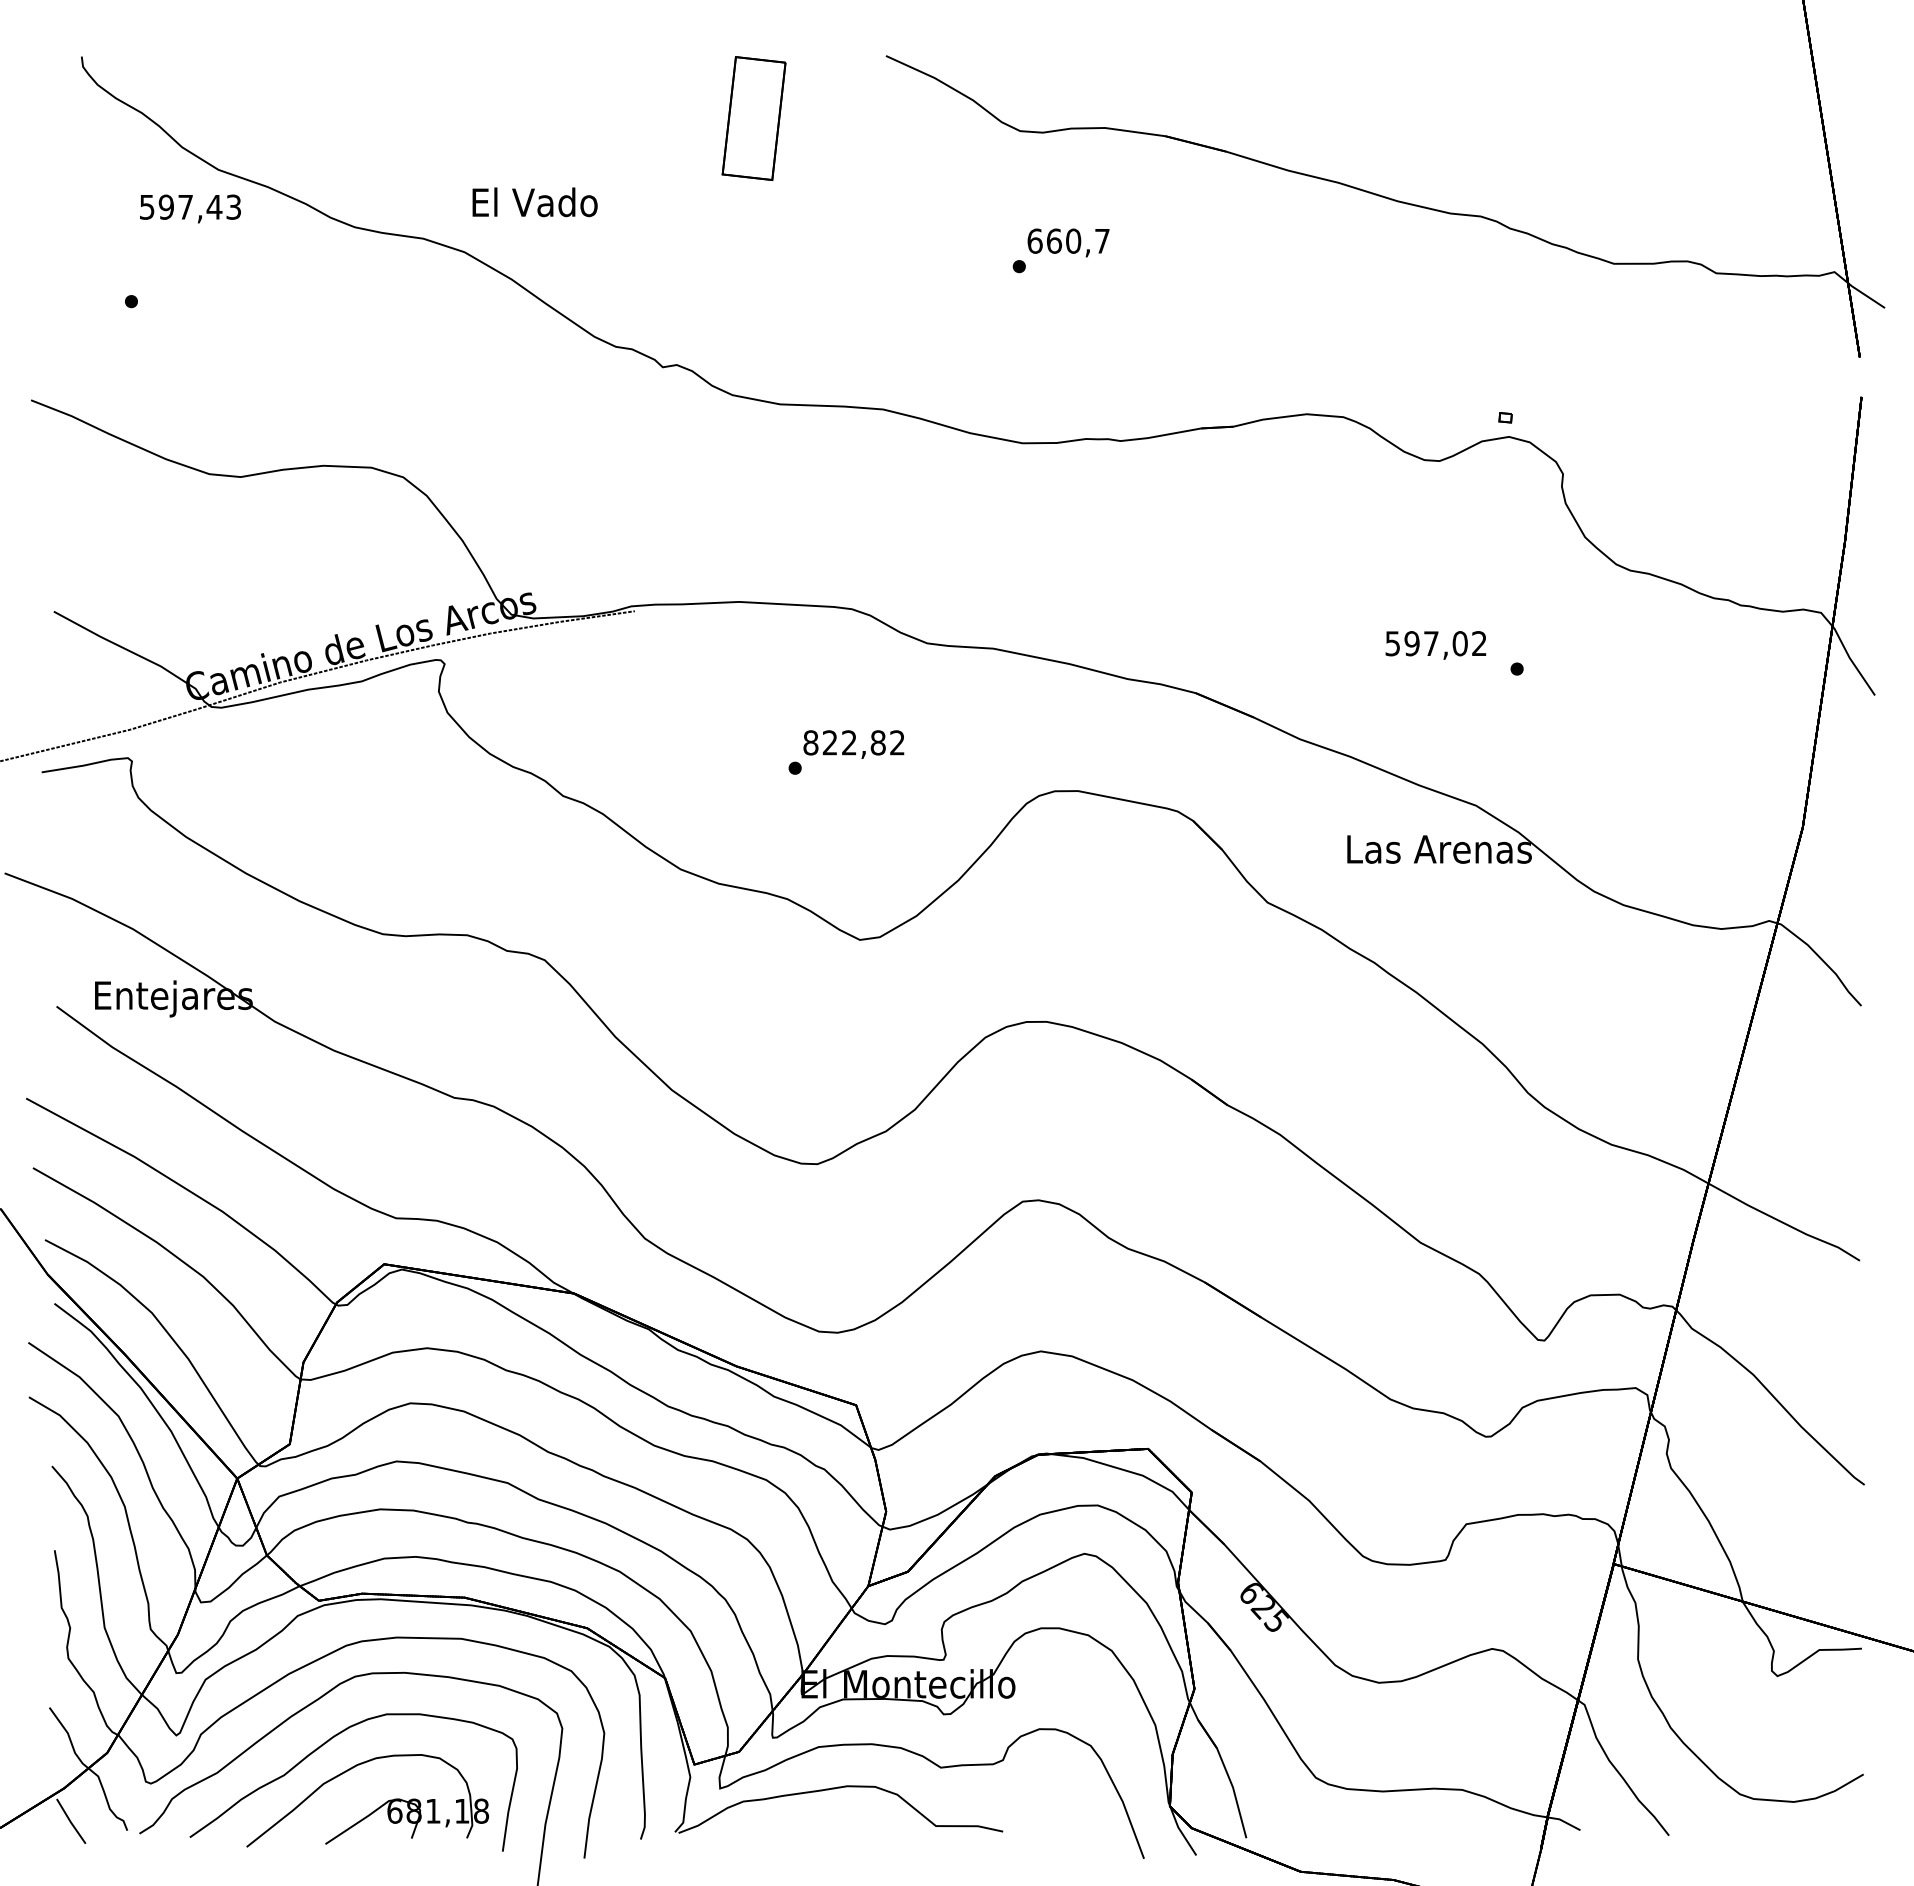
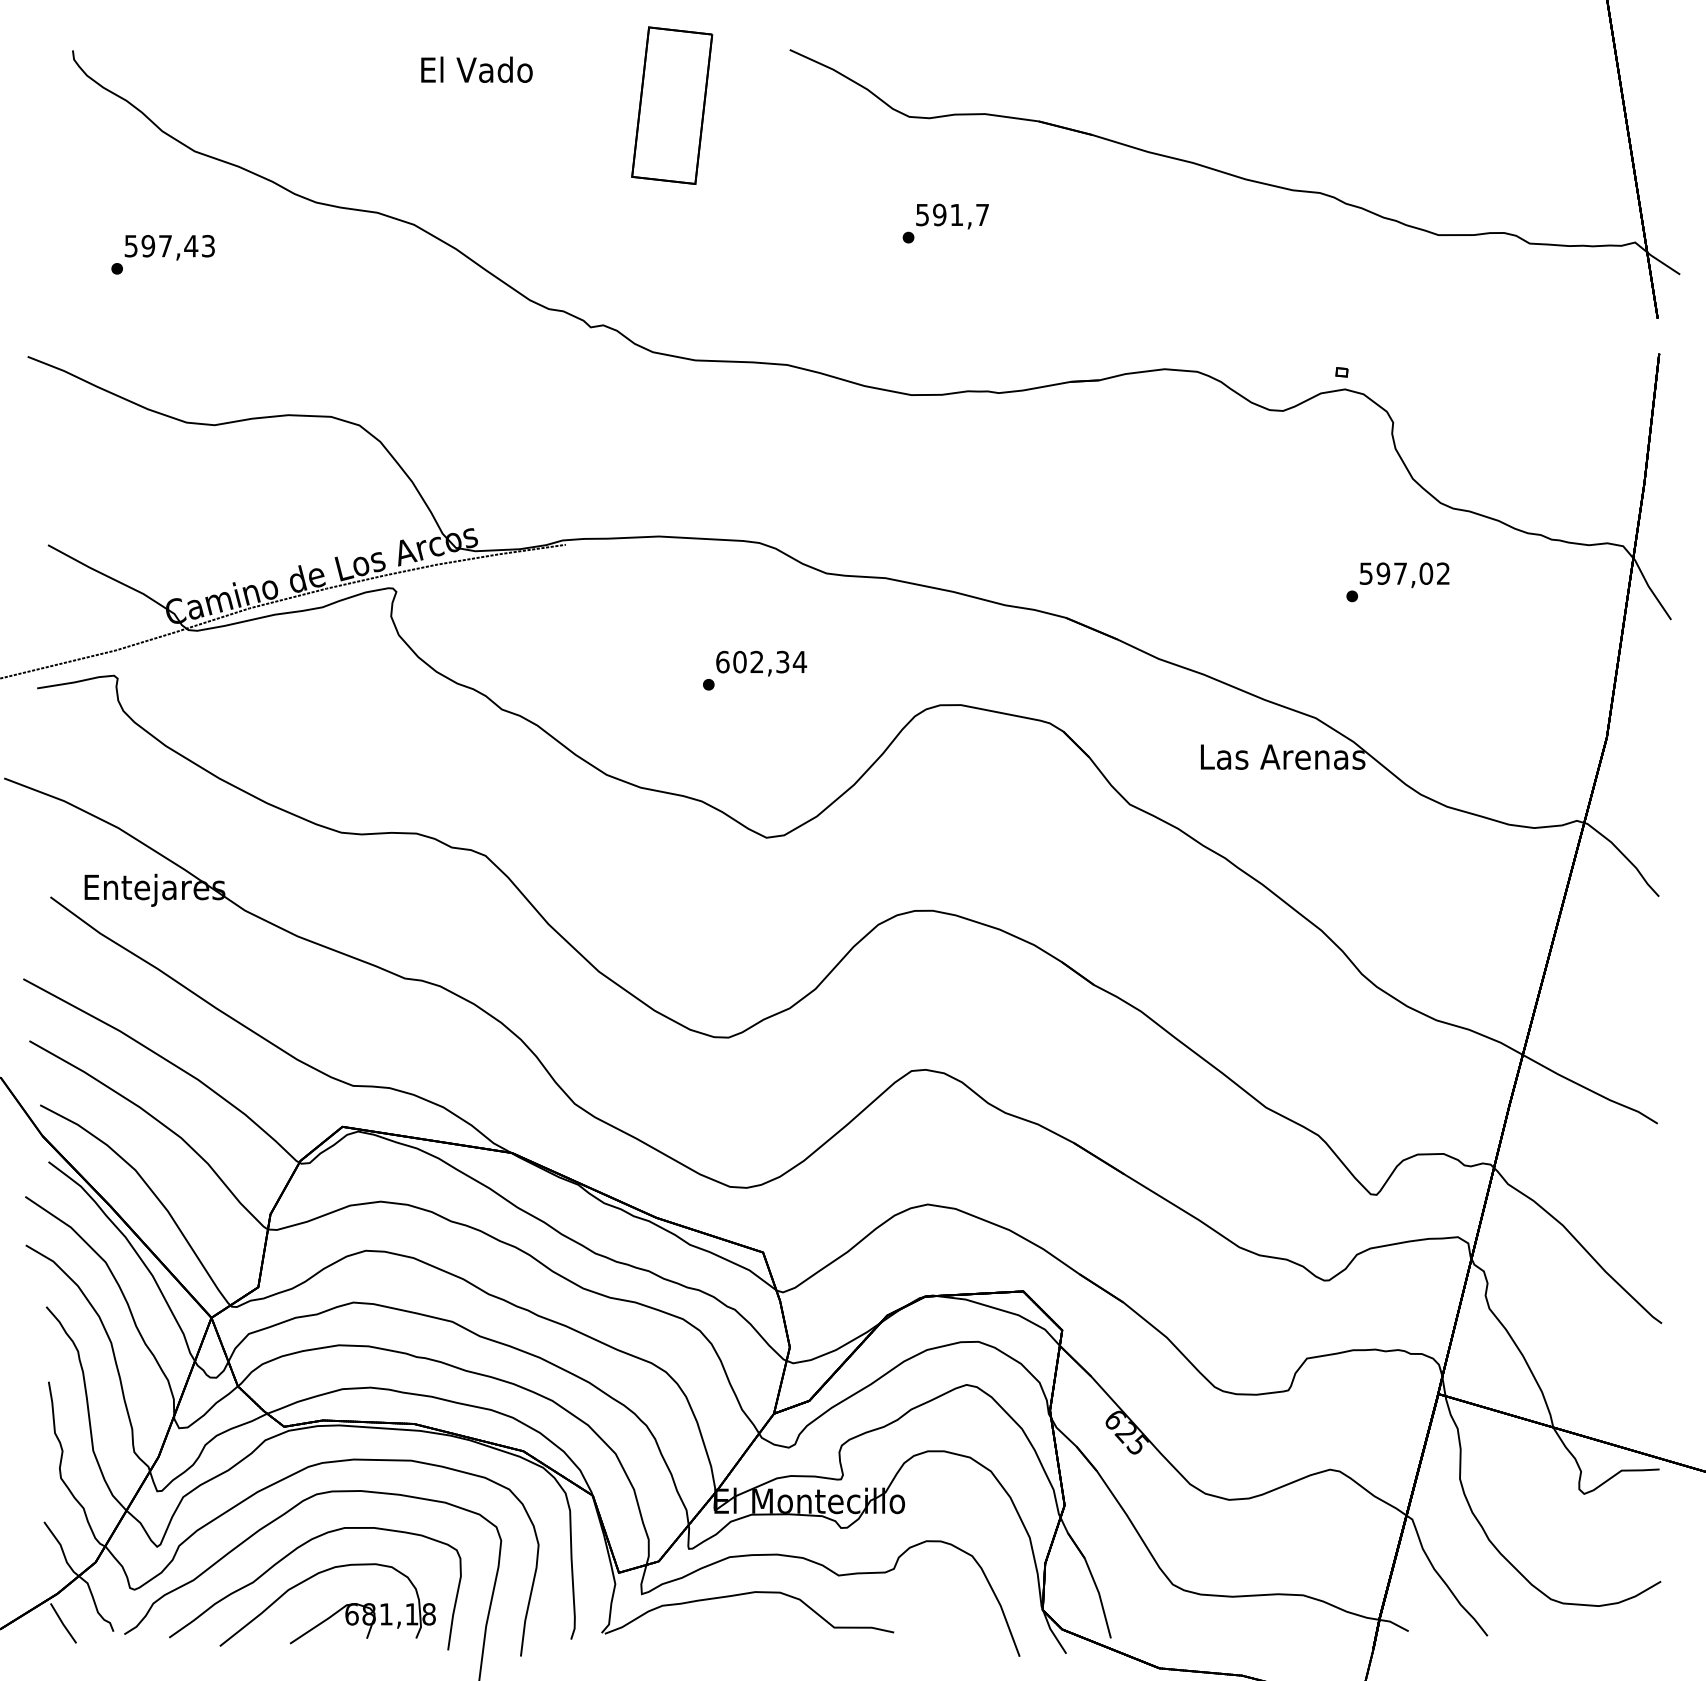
part: (753, 118) -> (671, 105), size x1.43
text: (534, 202) -> (476, 69), moved
text: (190, 208) -> (169, 247), moved
text: (1054, 240) -> (939, 214), 660,7 -> 591,7
text: (1435, 645) -> (1404, 575), moved
text: (854, 742) -> (761, 661), 822,82 -> 602,34

